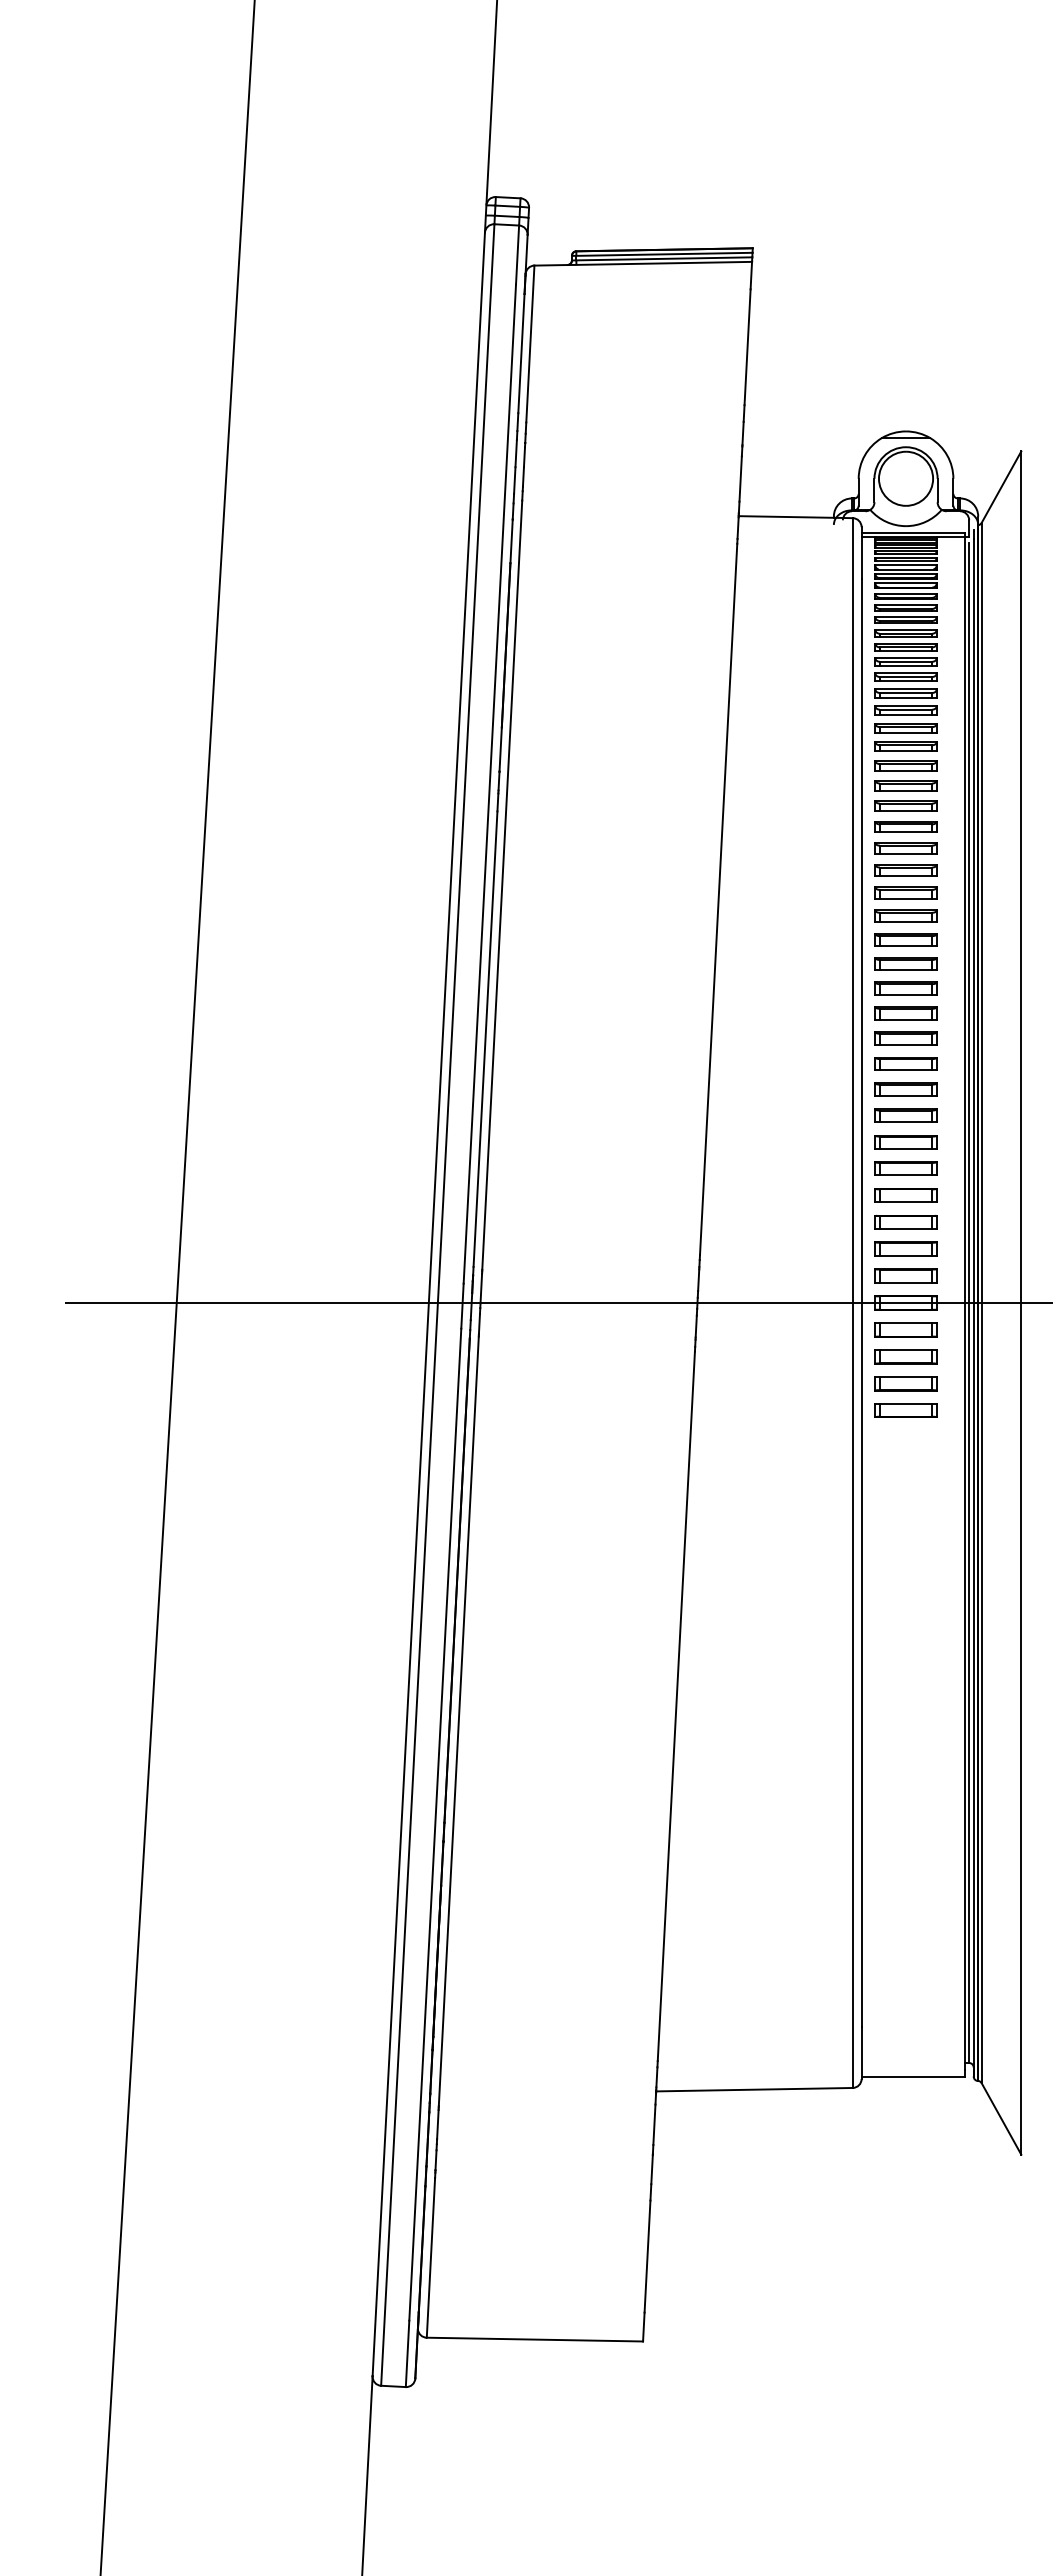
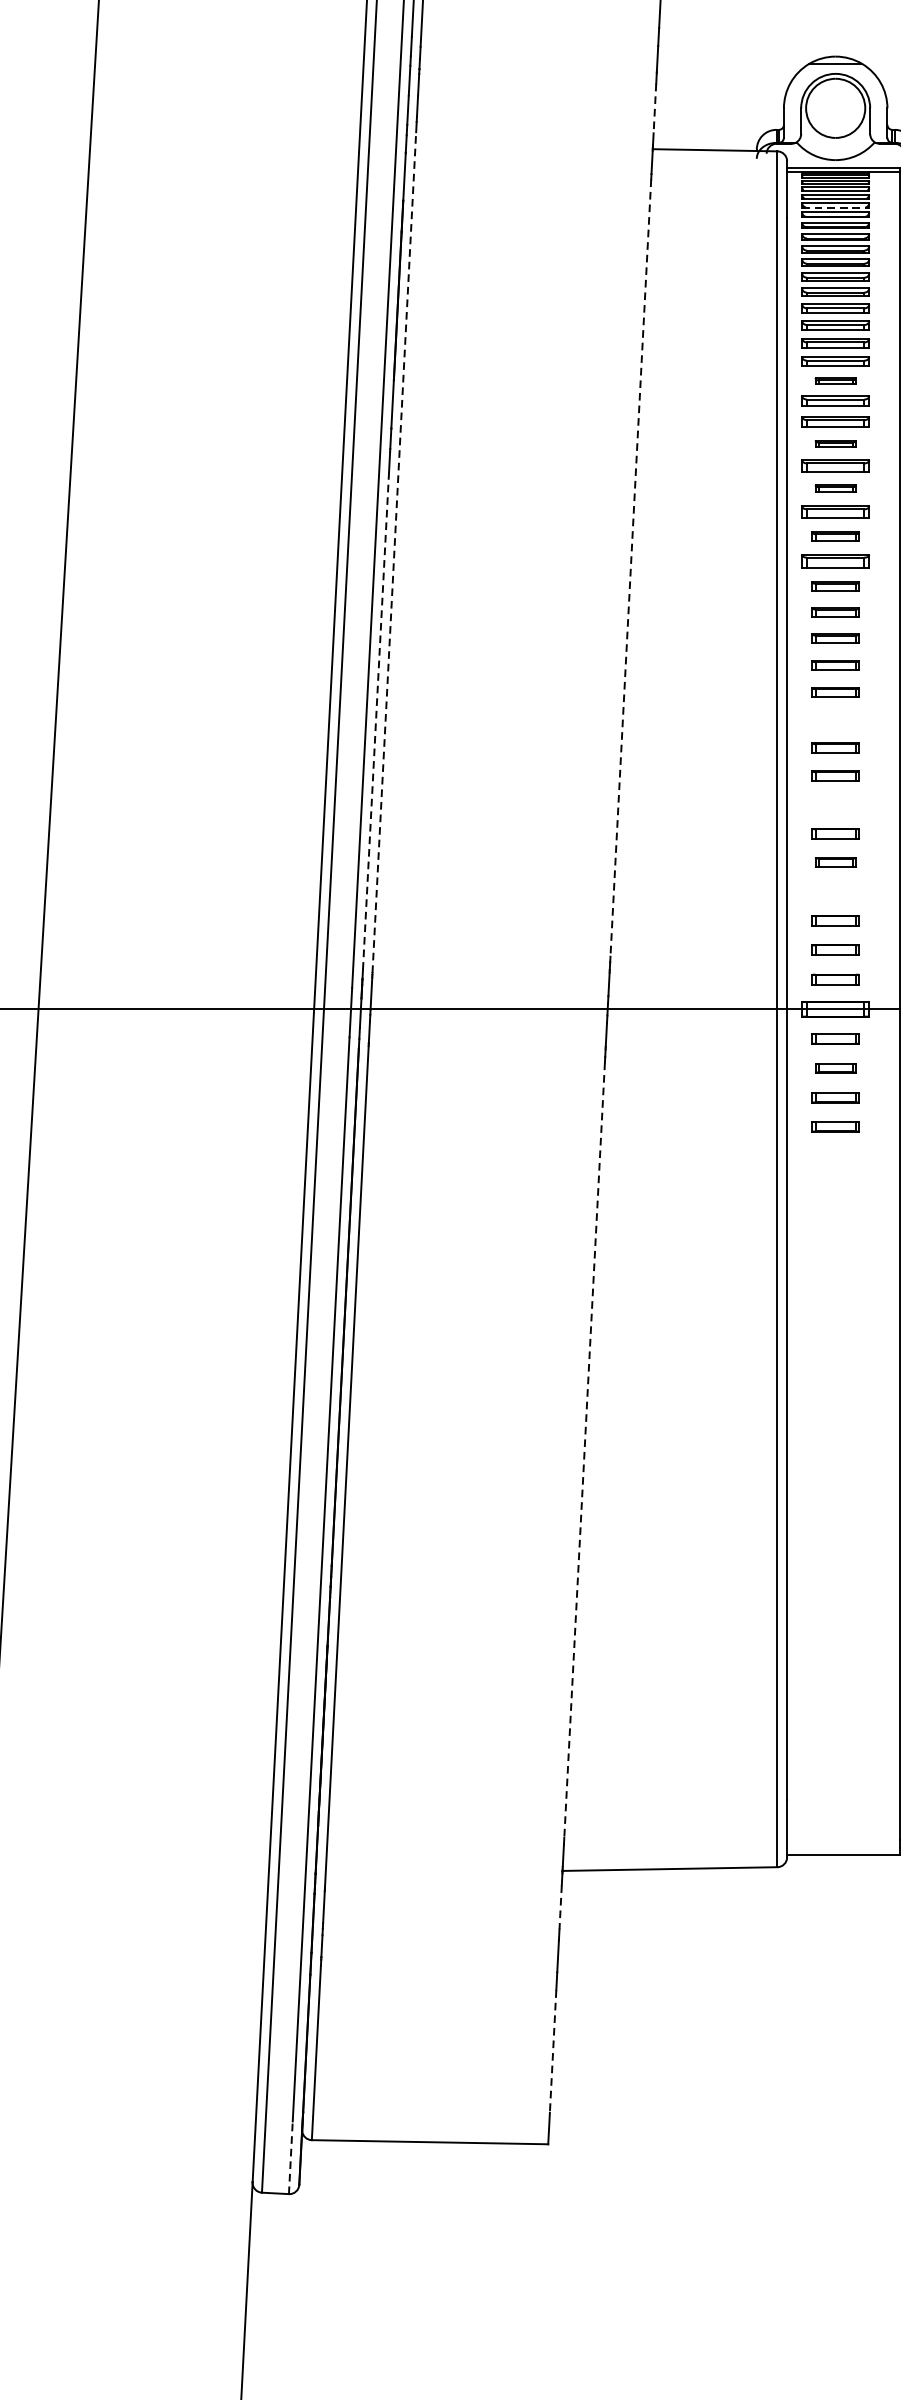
line: (740, 478) -> (654, 108), solid -> dashed
line: (906, 569) -> (836, 207), solid -> dashed
part: (905, 728) -> (835, 381), size x0.6
part: (905, 785) -> (835, 443), size x0.6
part: (905, 826) -> (835, 488), size x0.6
part: (905, 870) -> (835, 536), size x0.7
line: (502, 884) -> (394, 551), solid -> dashed
line: (718, 899) -> (630, 568), solid -> dashed
part: (905, 915) -> (835, 585), size x0.7
part: (905, 939) -> (835, 611), size x0.7
part: (905, 963) -> (835, 638), size x0.7
part: (905, 988) -> (835, 665), size x0.7
part: (905, 1013) -> (835, 692), size x0.7
line: (485, 1038) -> (376, 720), solid -> dashed
part: (905, 1038) -> (835, 720), removed
part: (905, 1063) -> (835, 747), size x0.7
part: (905, 1089) -> (835, 775), size x0.7
part: (905, 1115) -> (835, 804), removed
part: (905, 1142) -> (835, 833), size x0.7
part: (905, 1168) -> (835, 862), size x0.6
part: (905, 1195) -> (835, 891), removed
part: (905, 1221) -> (835, 920), size x0.7
part: (905, 1248) -> (835, 949), size x0.7
part: (905, 1275) -> (835, 979), size x0.7
part: (905, 1329) -> (835, 1038), size x0.7
part: (905, 1356) -> (835, 1067), size x0.6
part: (905, 1383) -> (835, 1097), size x0.7
part: (905, 1410) -> (835, 1126), size x0.7
line: (676, 1706) -> (584, 1450), solid -> dashed
line: (654, 2125) -> (560, 1908), solid -> dashed
line: (647, 2257) -> (553, 2052), solid -> dashed
line: (407, 2353) -> (290, 2157), solid -> dashed

